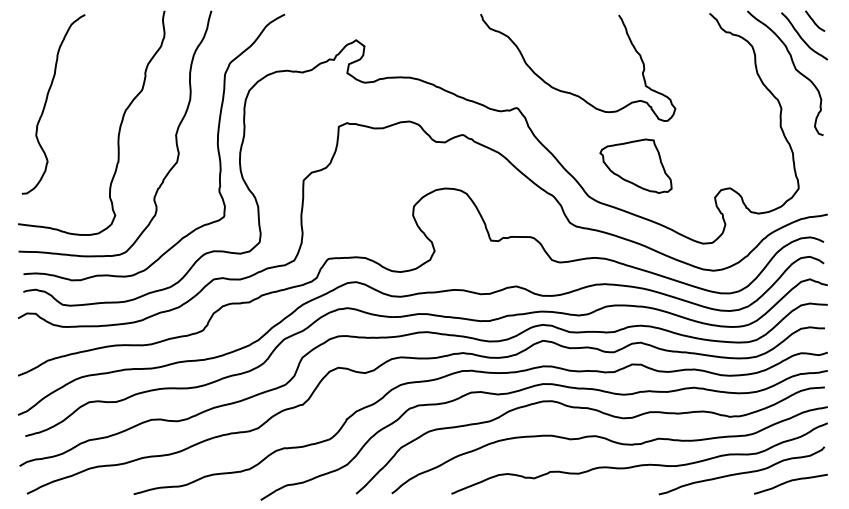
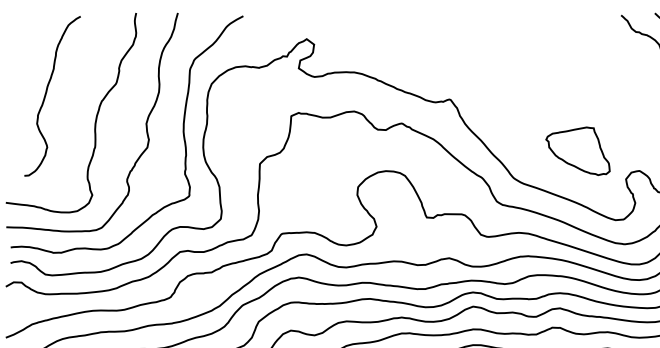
curve: (571, 92) -> (498, 85), removed
curve: (46, 104) -> (46, 96), moved
part: (635, 165) -> (577, 150), moved

